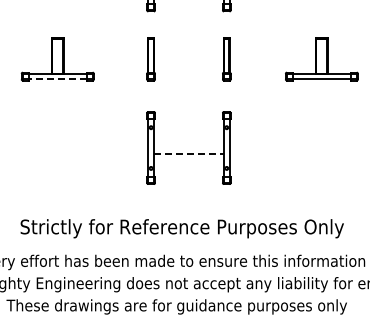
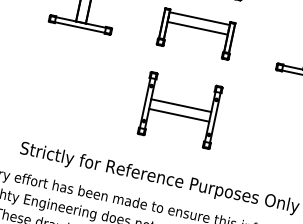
line: (188, 41) -> (199, 18), added
line: (188, 52) -> (197, 28), added
line: (57, 79) -> (79, 27), dashed -> solid
line: (188, 142) -> (180, 105), added
line: (188, 153) -> (178, 115), dashed -> solid

